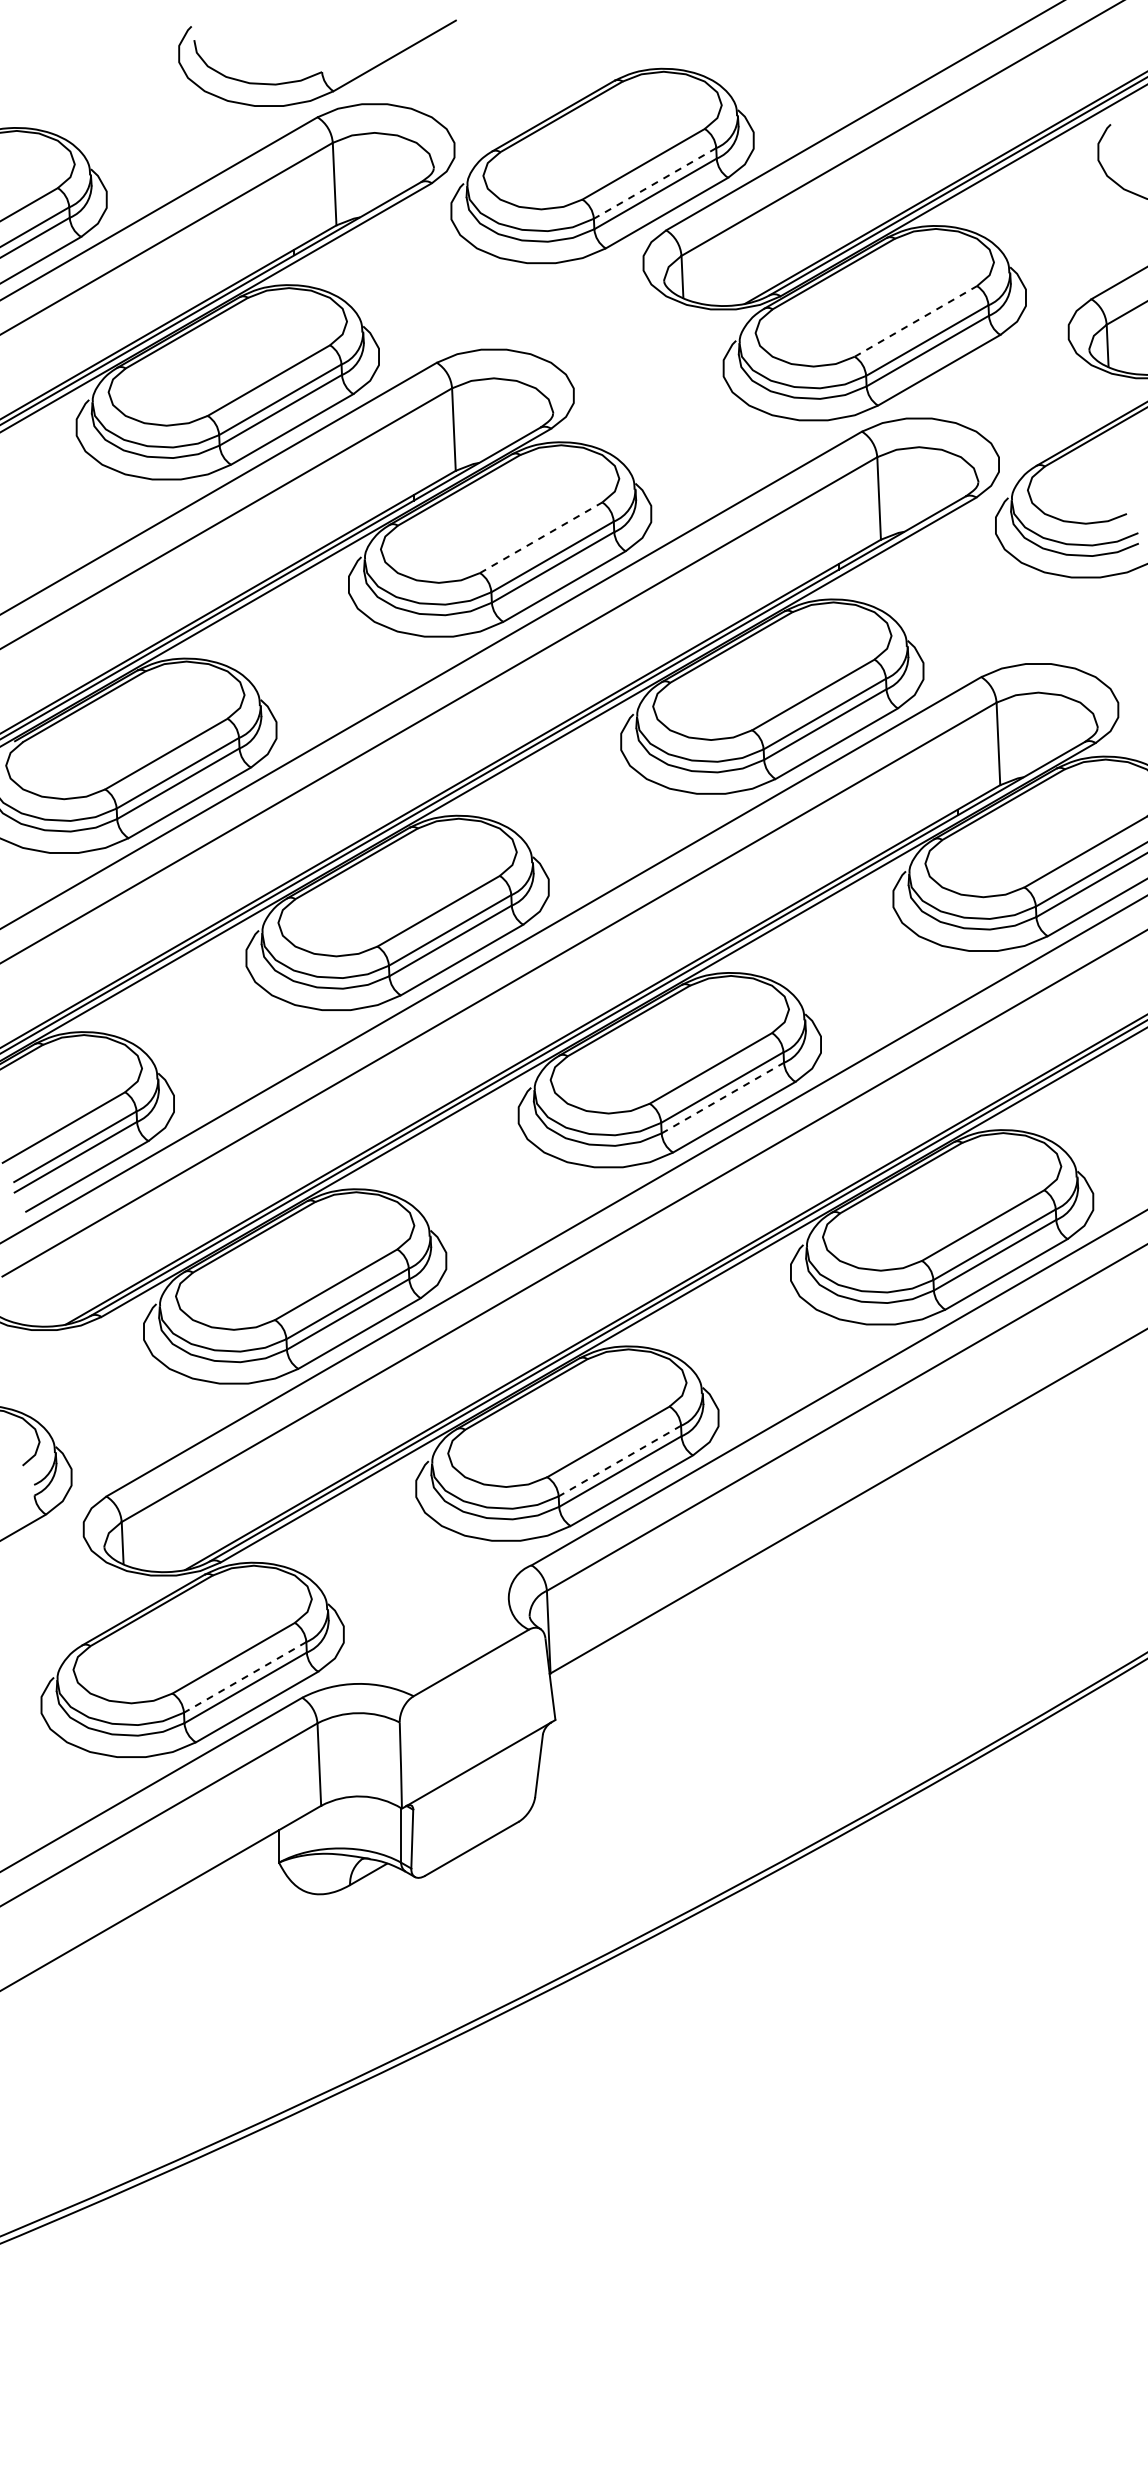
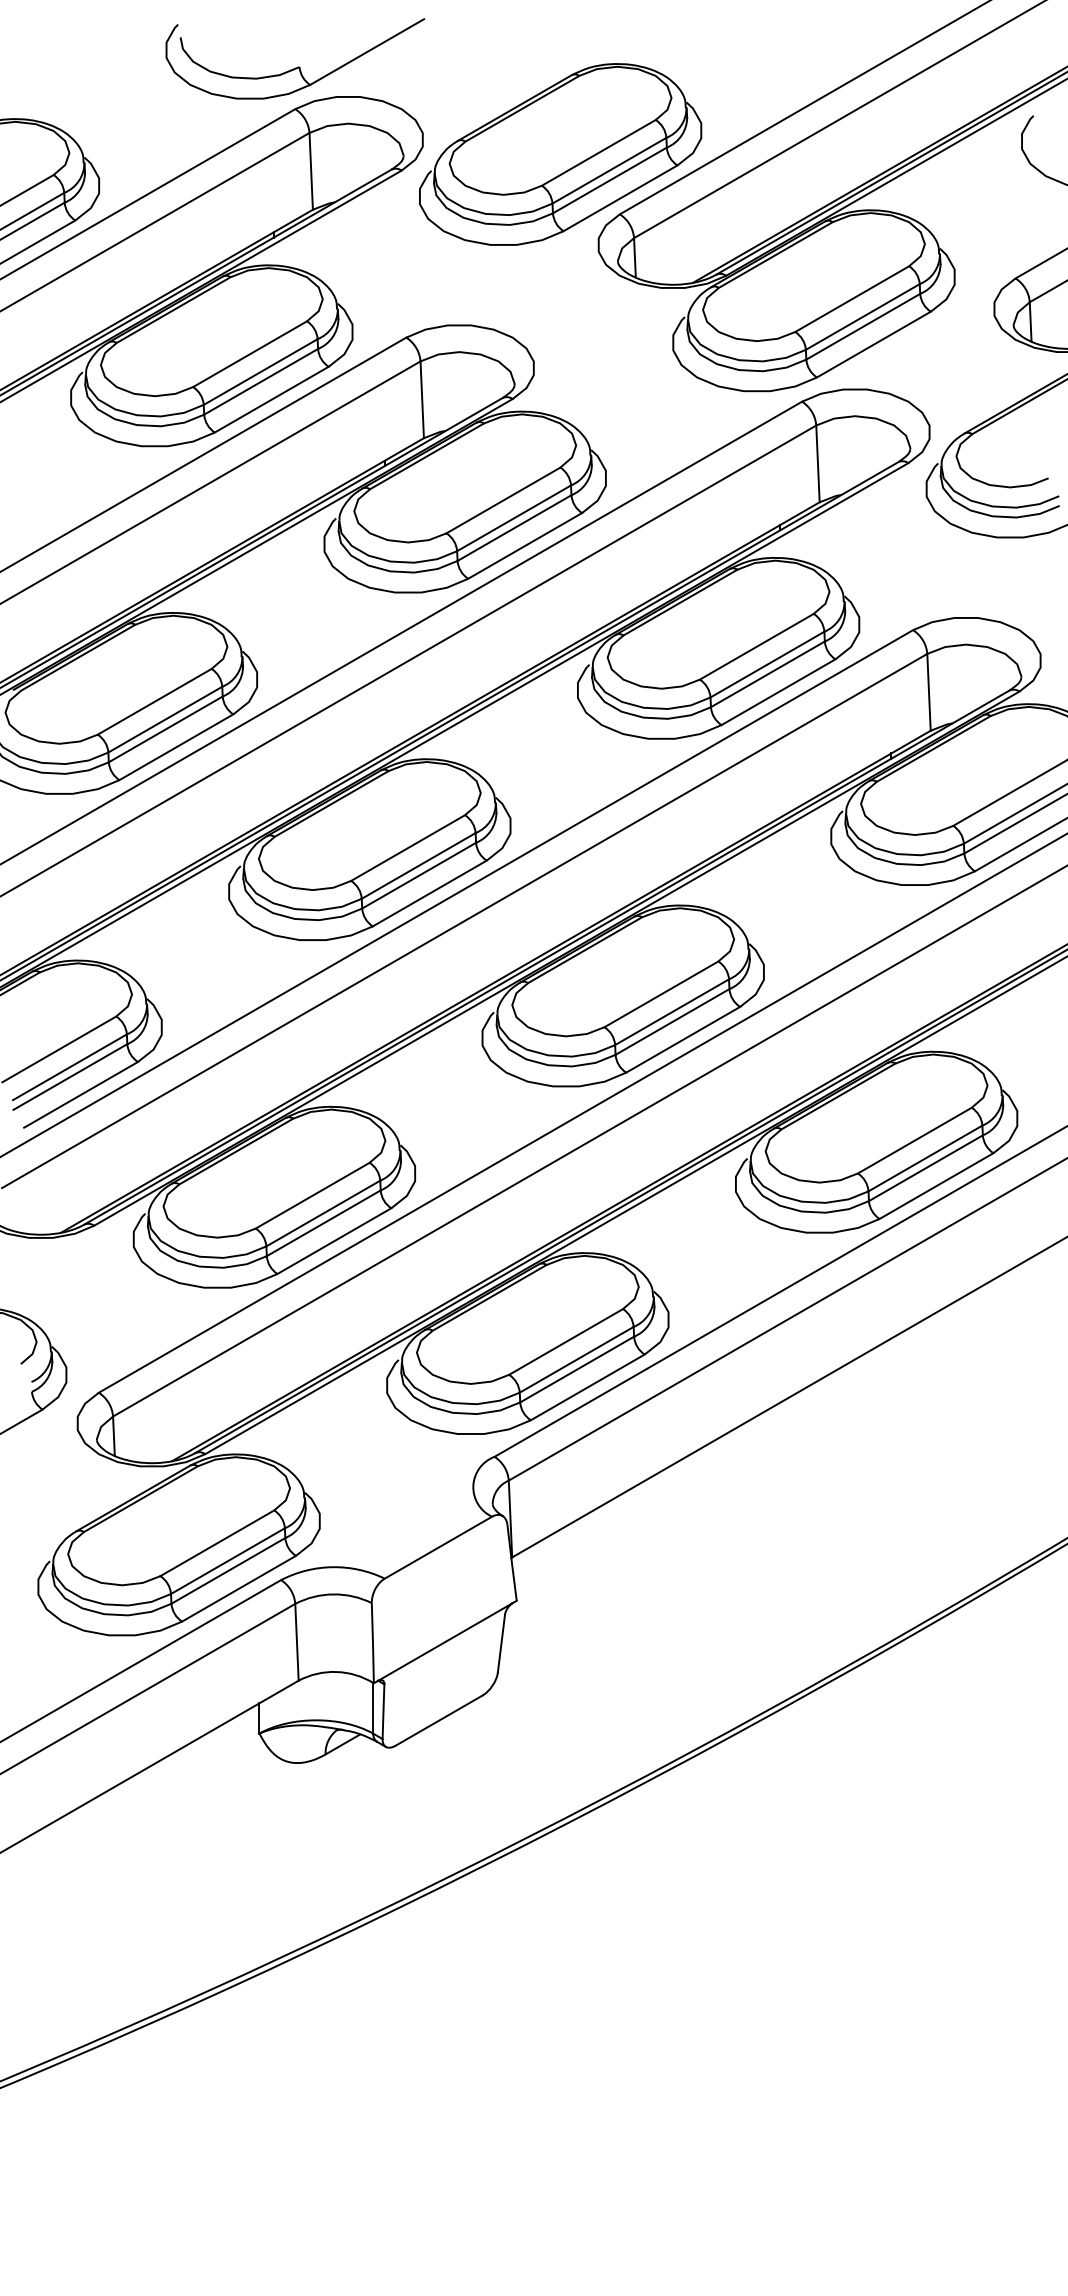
line: (655, 183) -> (609, 170), dashed -> solid
line: (915, 321) -> (851, 299), dashed -> solid
line: (541, 537) -> (503, 500), dashed -> solid
line: (722, 1098) -> (672, 1022), dashed -> solid
line: (619, 1461) -> (576, 1360), dashed -> solid
line: (245, 1677) -> (228, 1561), dashed -> solid

